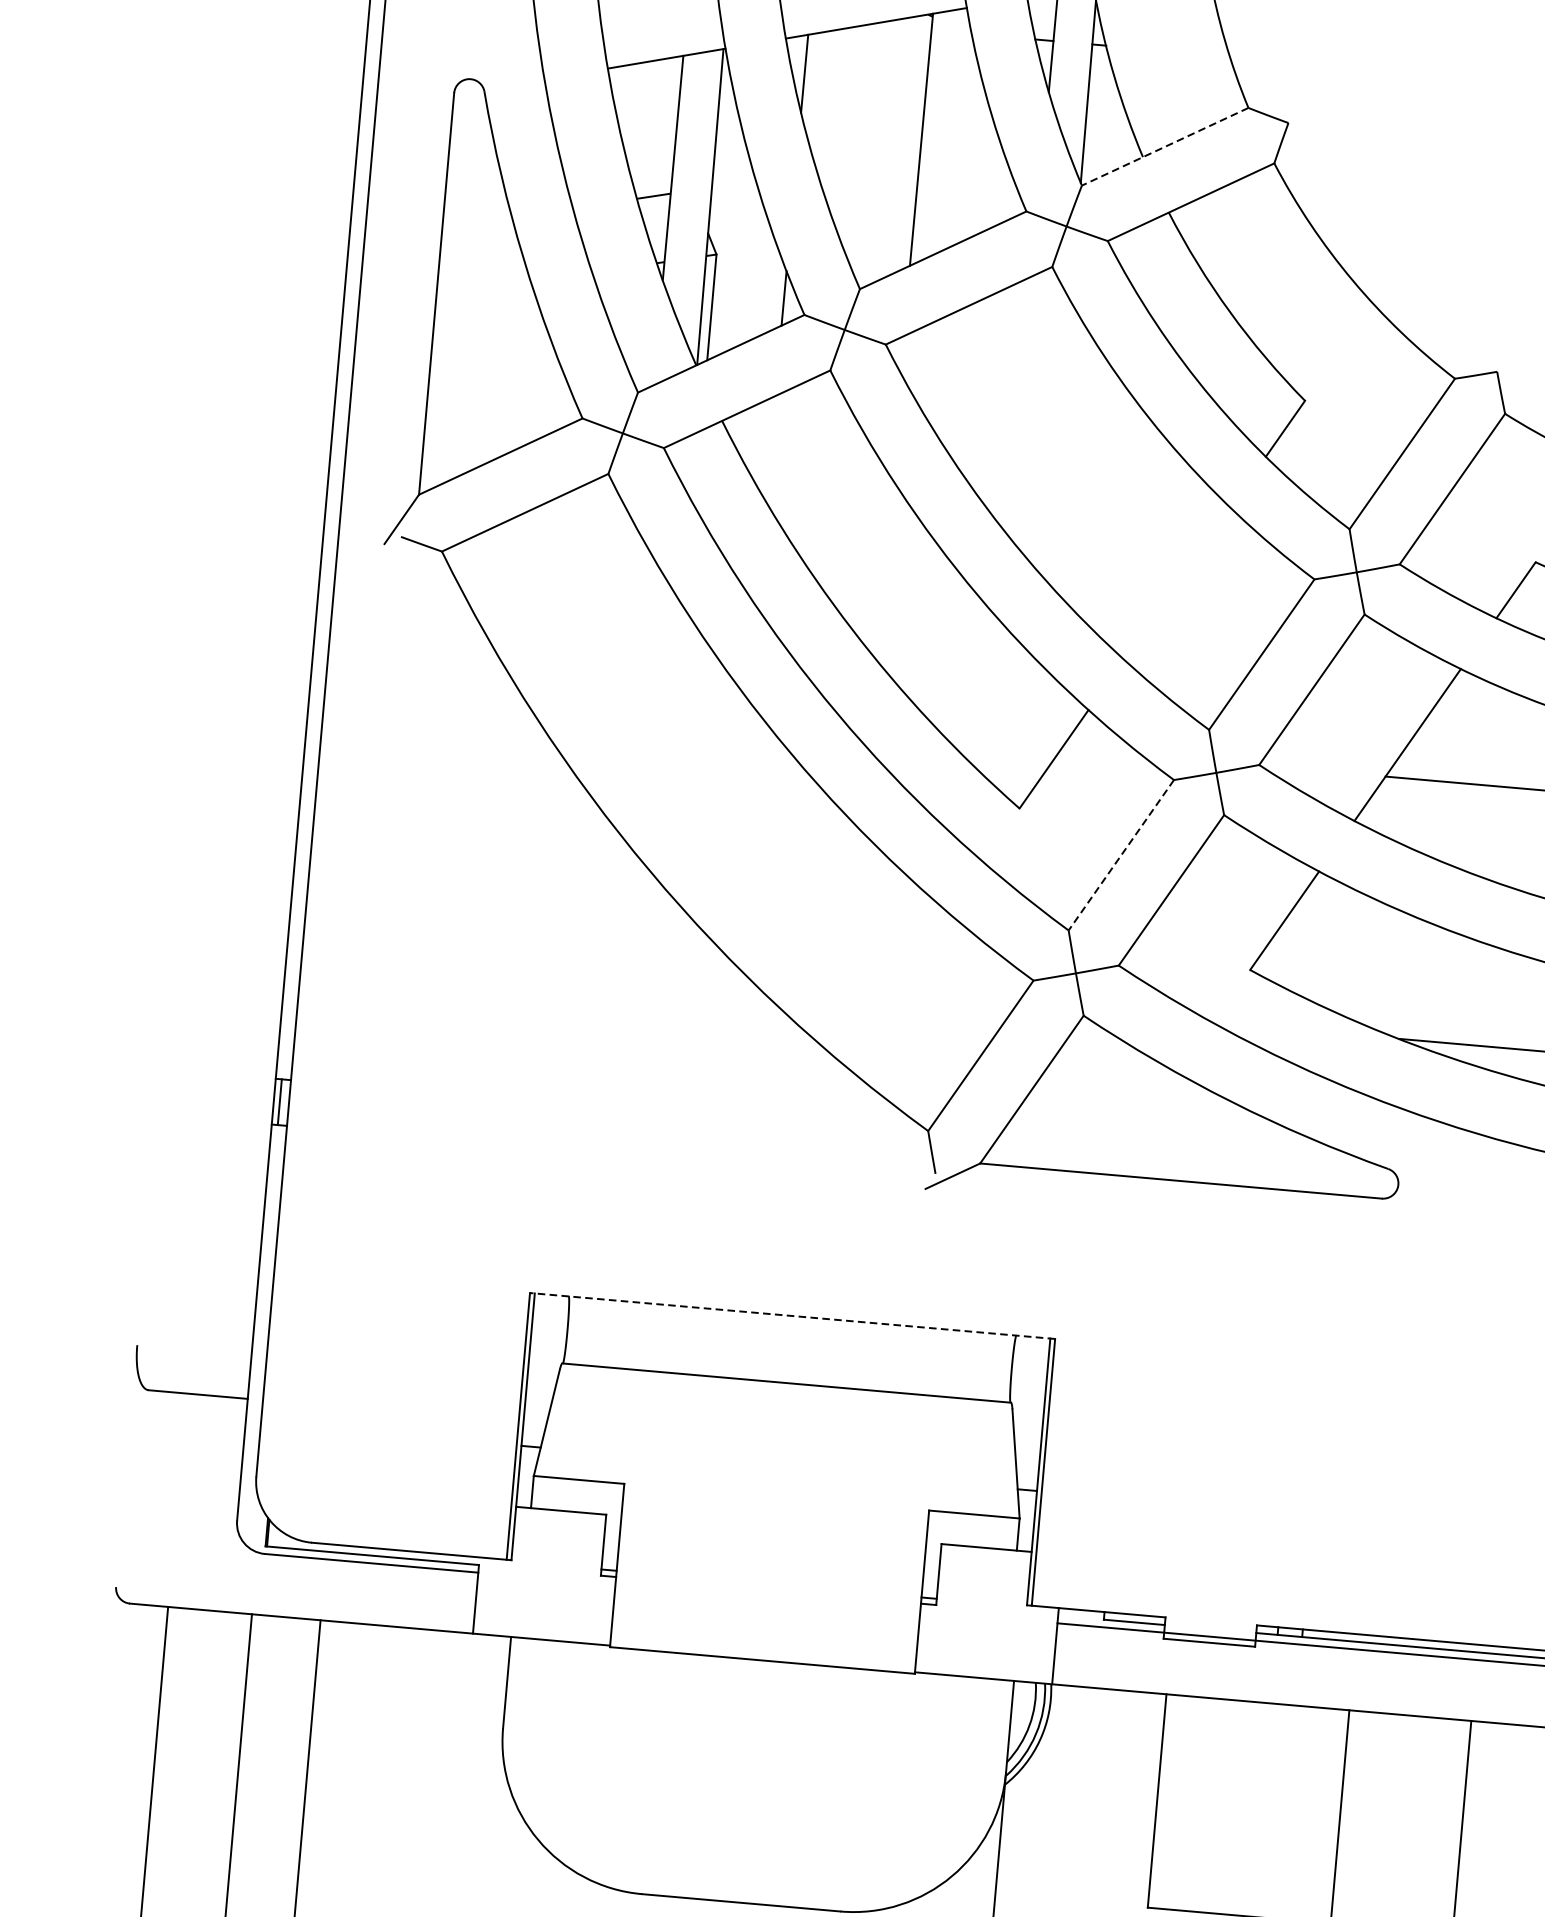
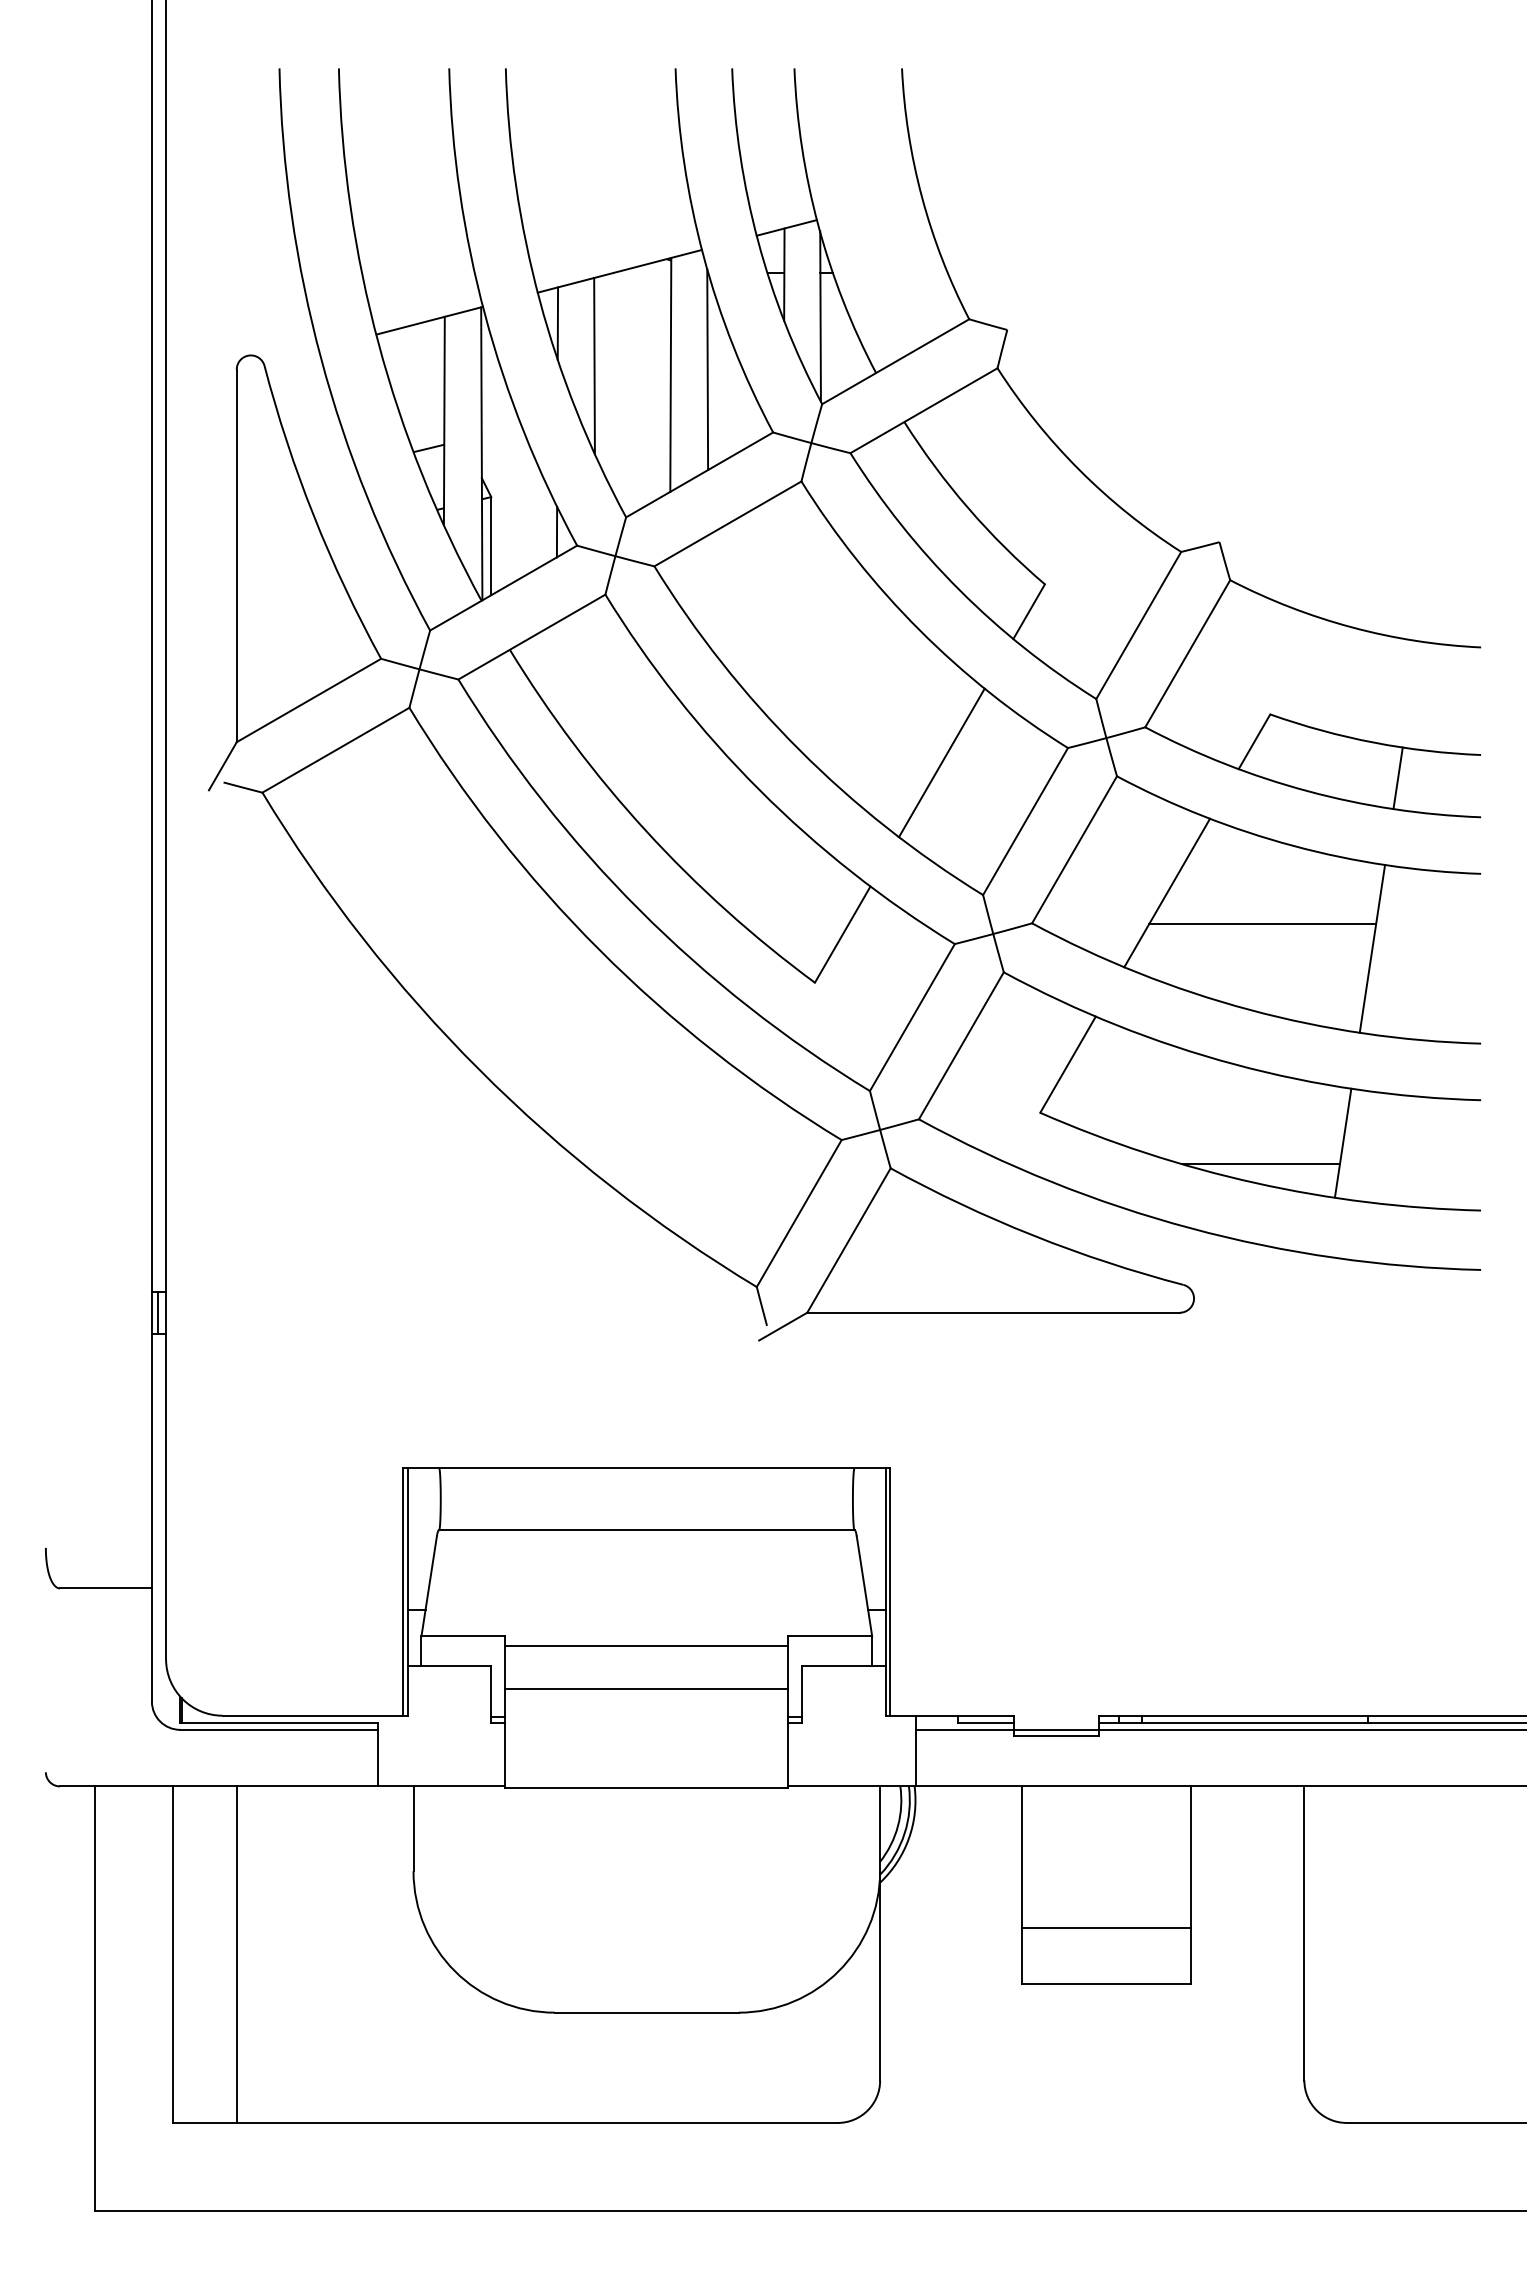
line: (840, 122) -> (594, 365), added
line: (961, 137) -> (707, 369), added
line: (1164, 146) -> (895, 361), dashed -> solid
line: (1176, 583) -> (941, 762), added
line: (1121, 855) -> (912, 1017), dashed -> solid
line: (792, 1316) -> (646, 1468), dashed -> solid
line: (775, 1508) -> (646, 1646), added
line: (771, 1553) -> (646, 1688), added
line: (1244, 1854) -> (1106, 1927), added

